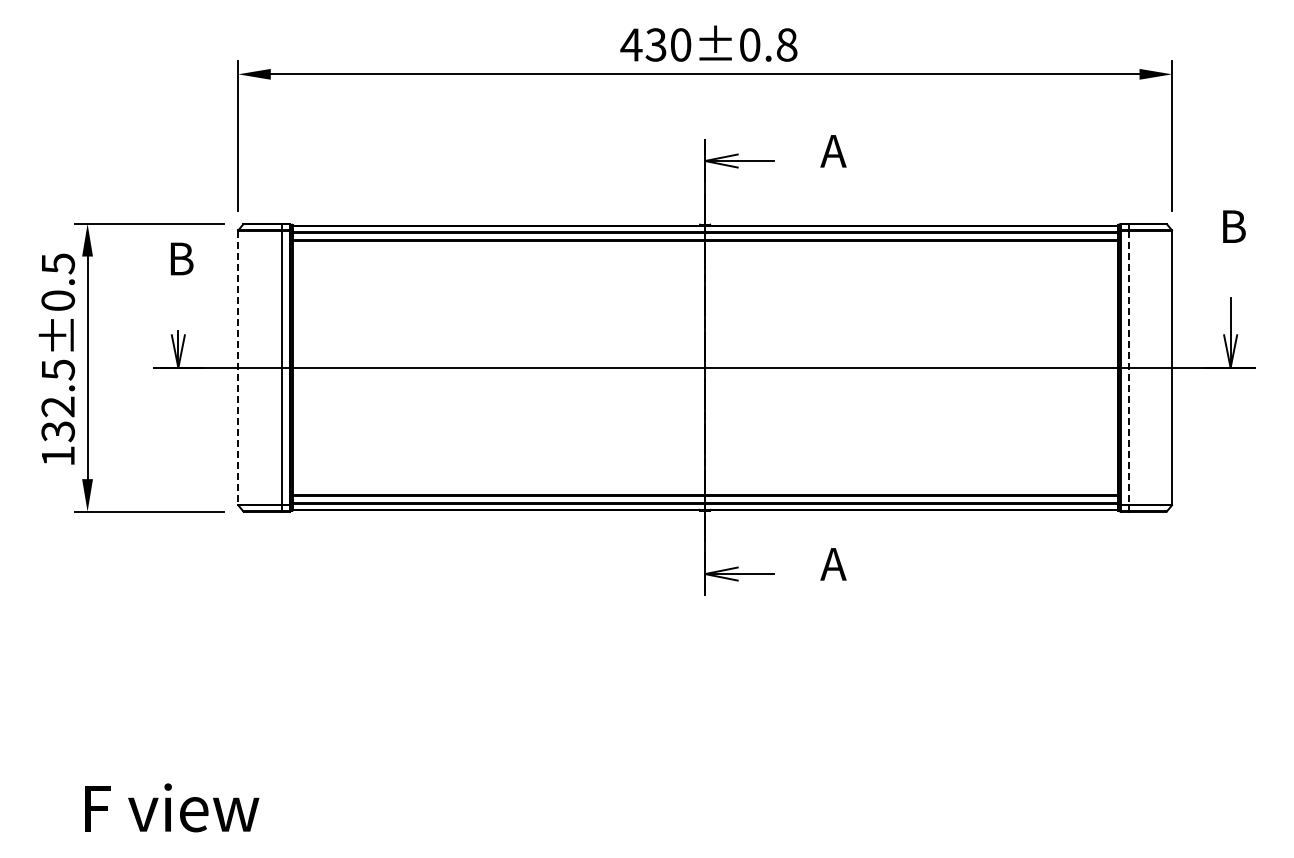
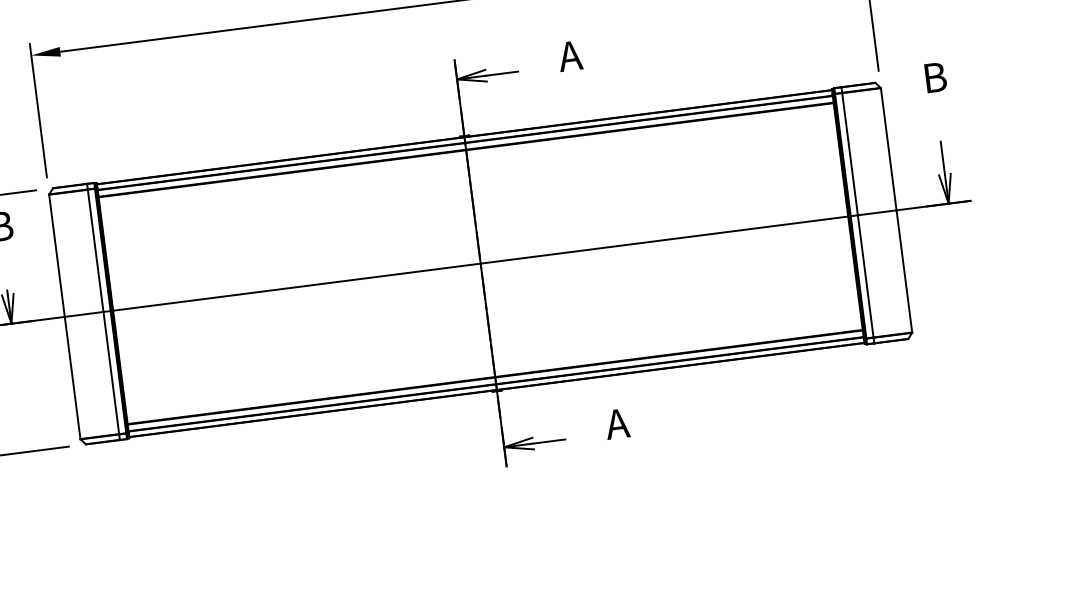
line: (238, 368) -> (65, 317), dashed -> solid
line: (1128, 368) -> (857, 215), dashed -> solid

